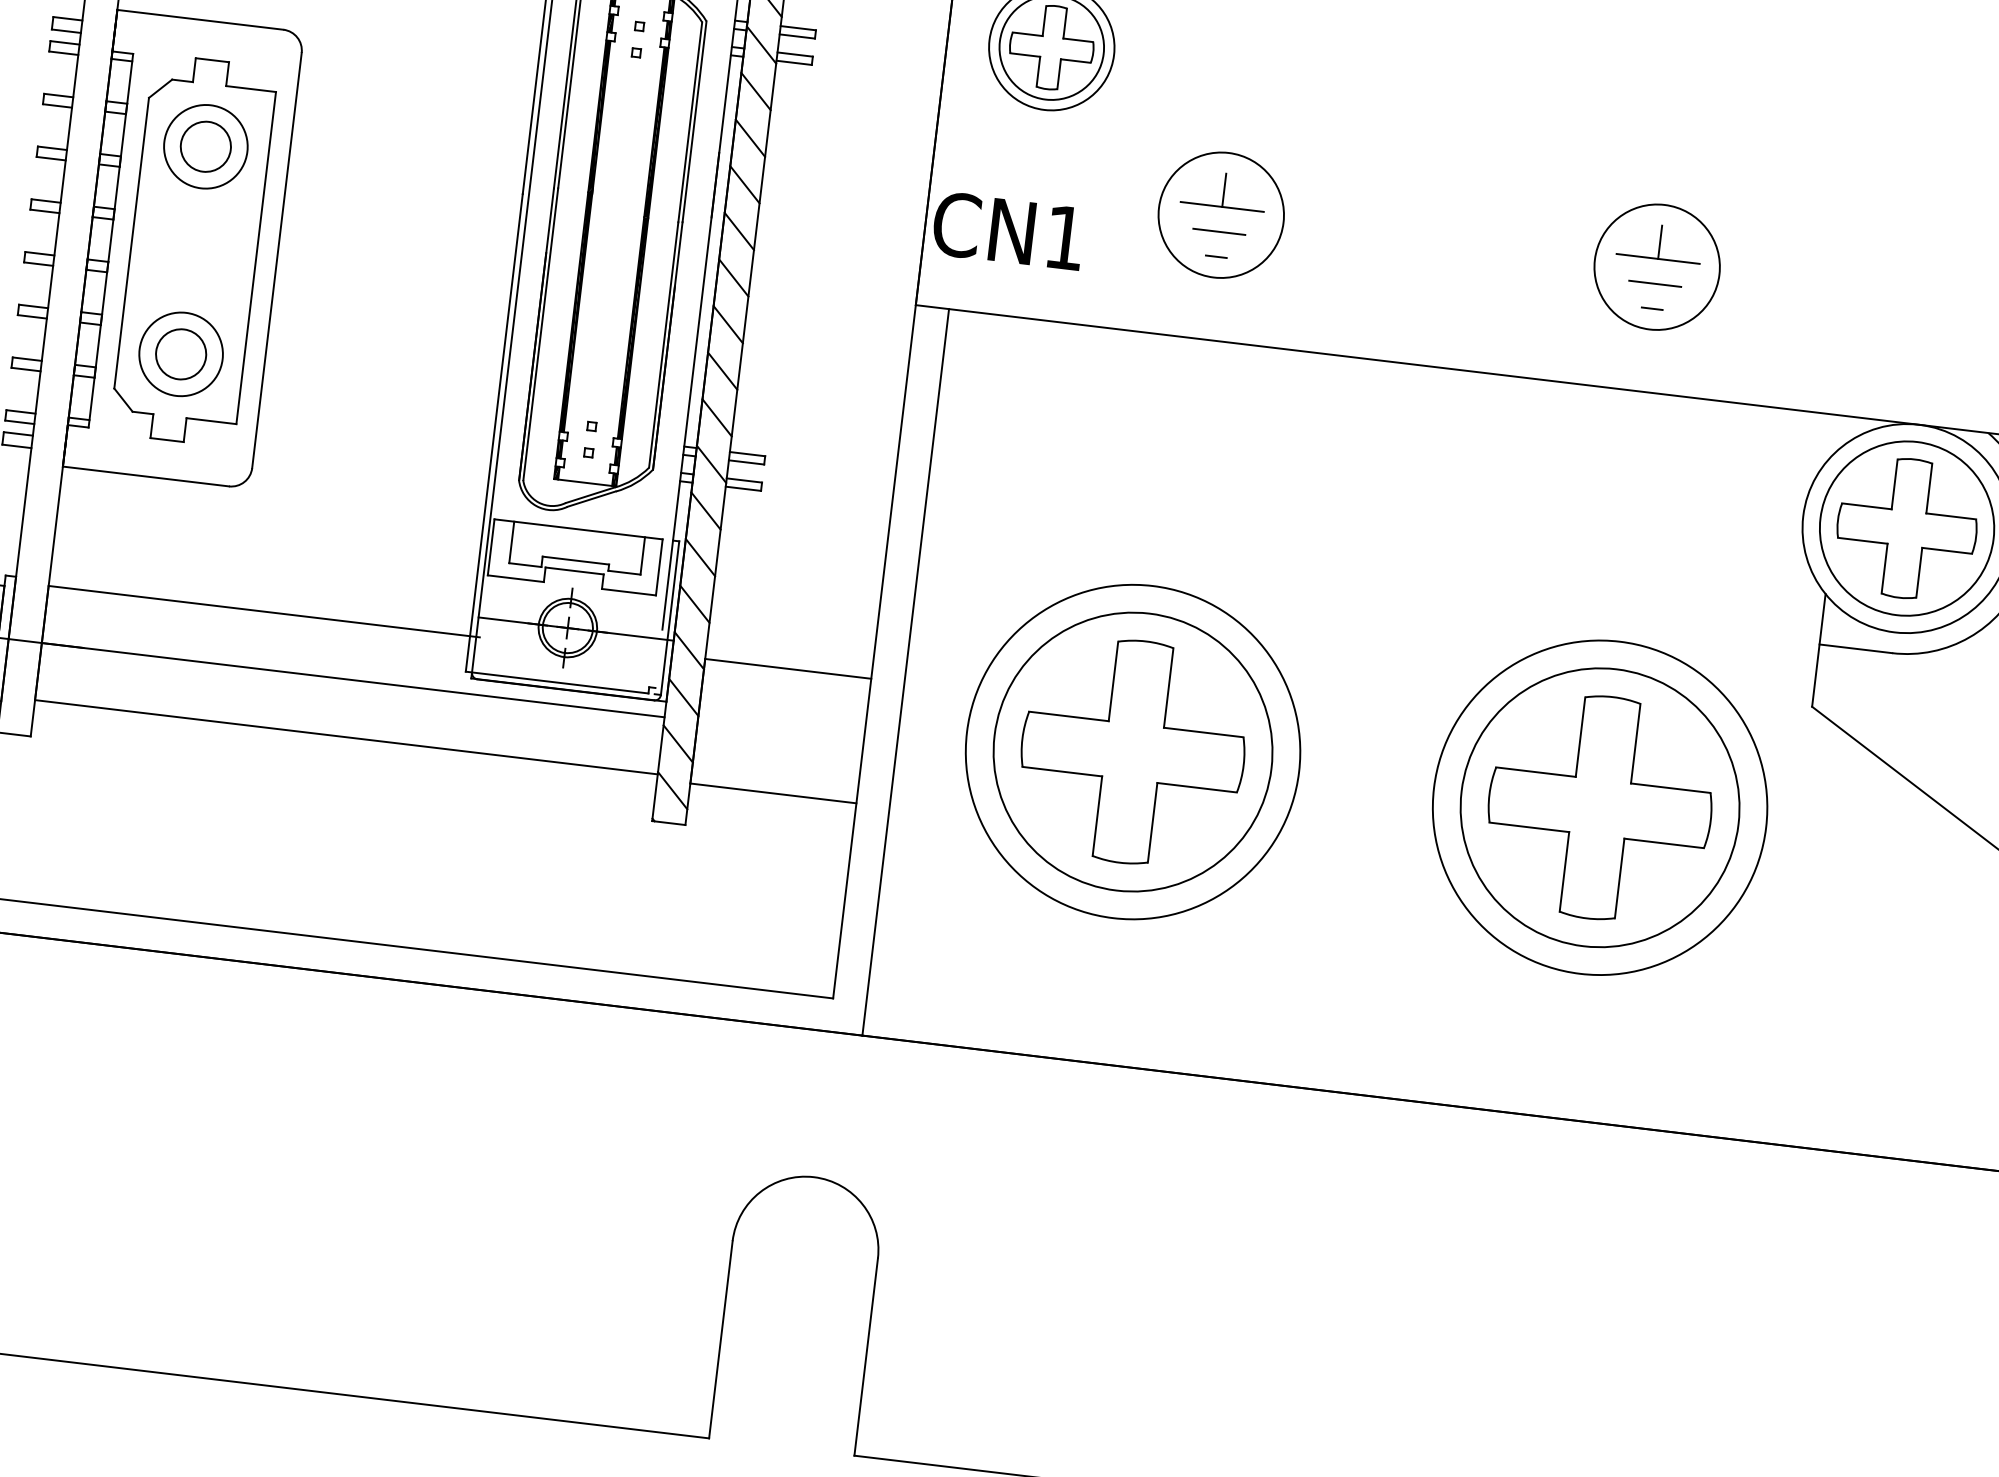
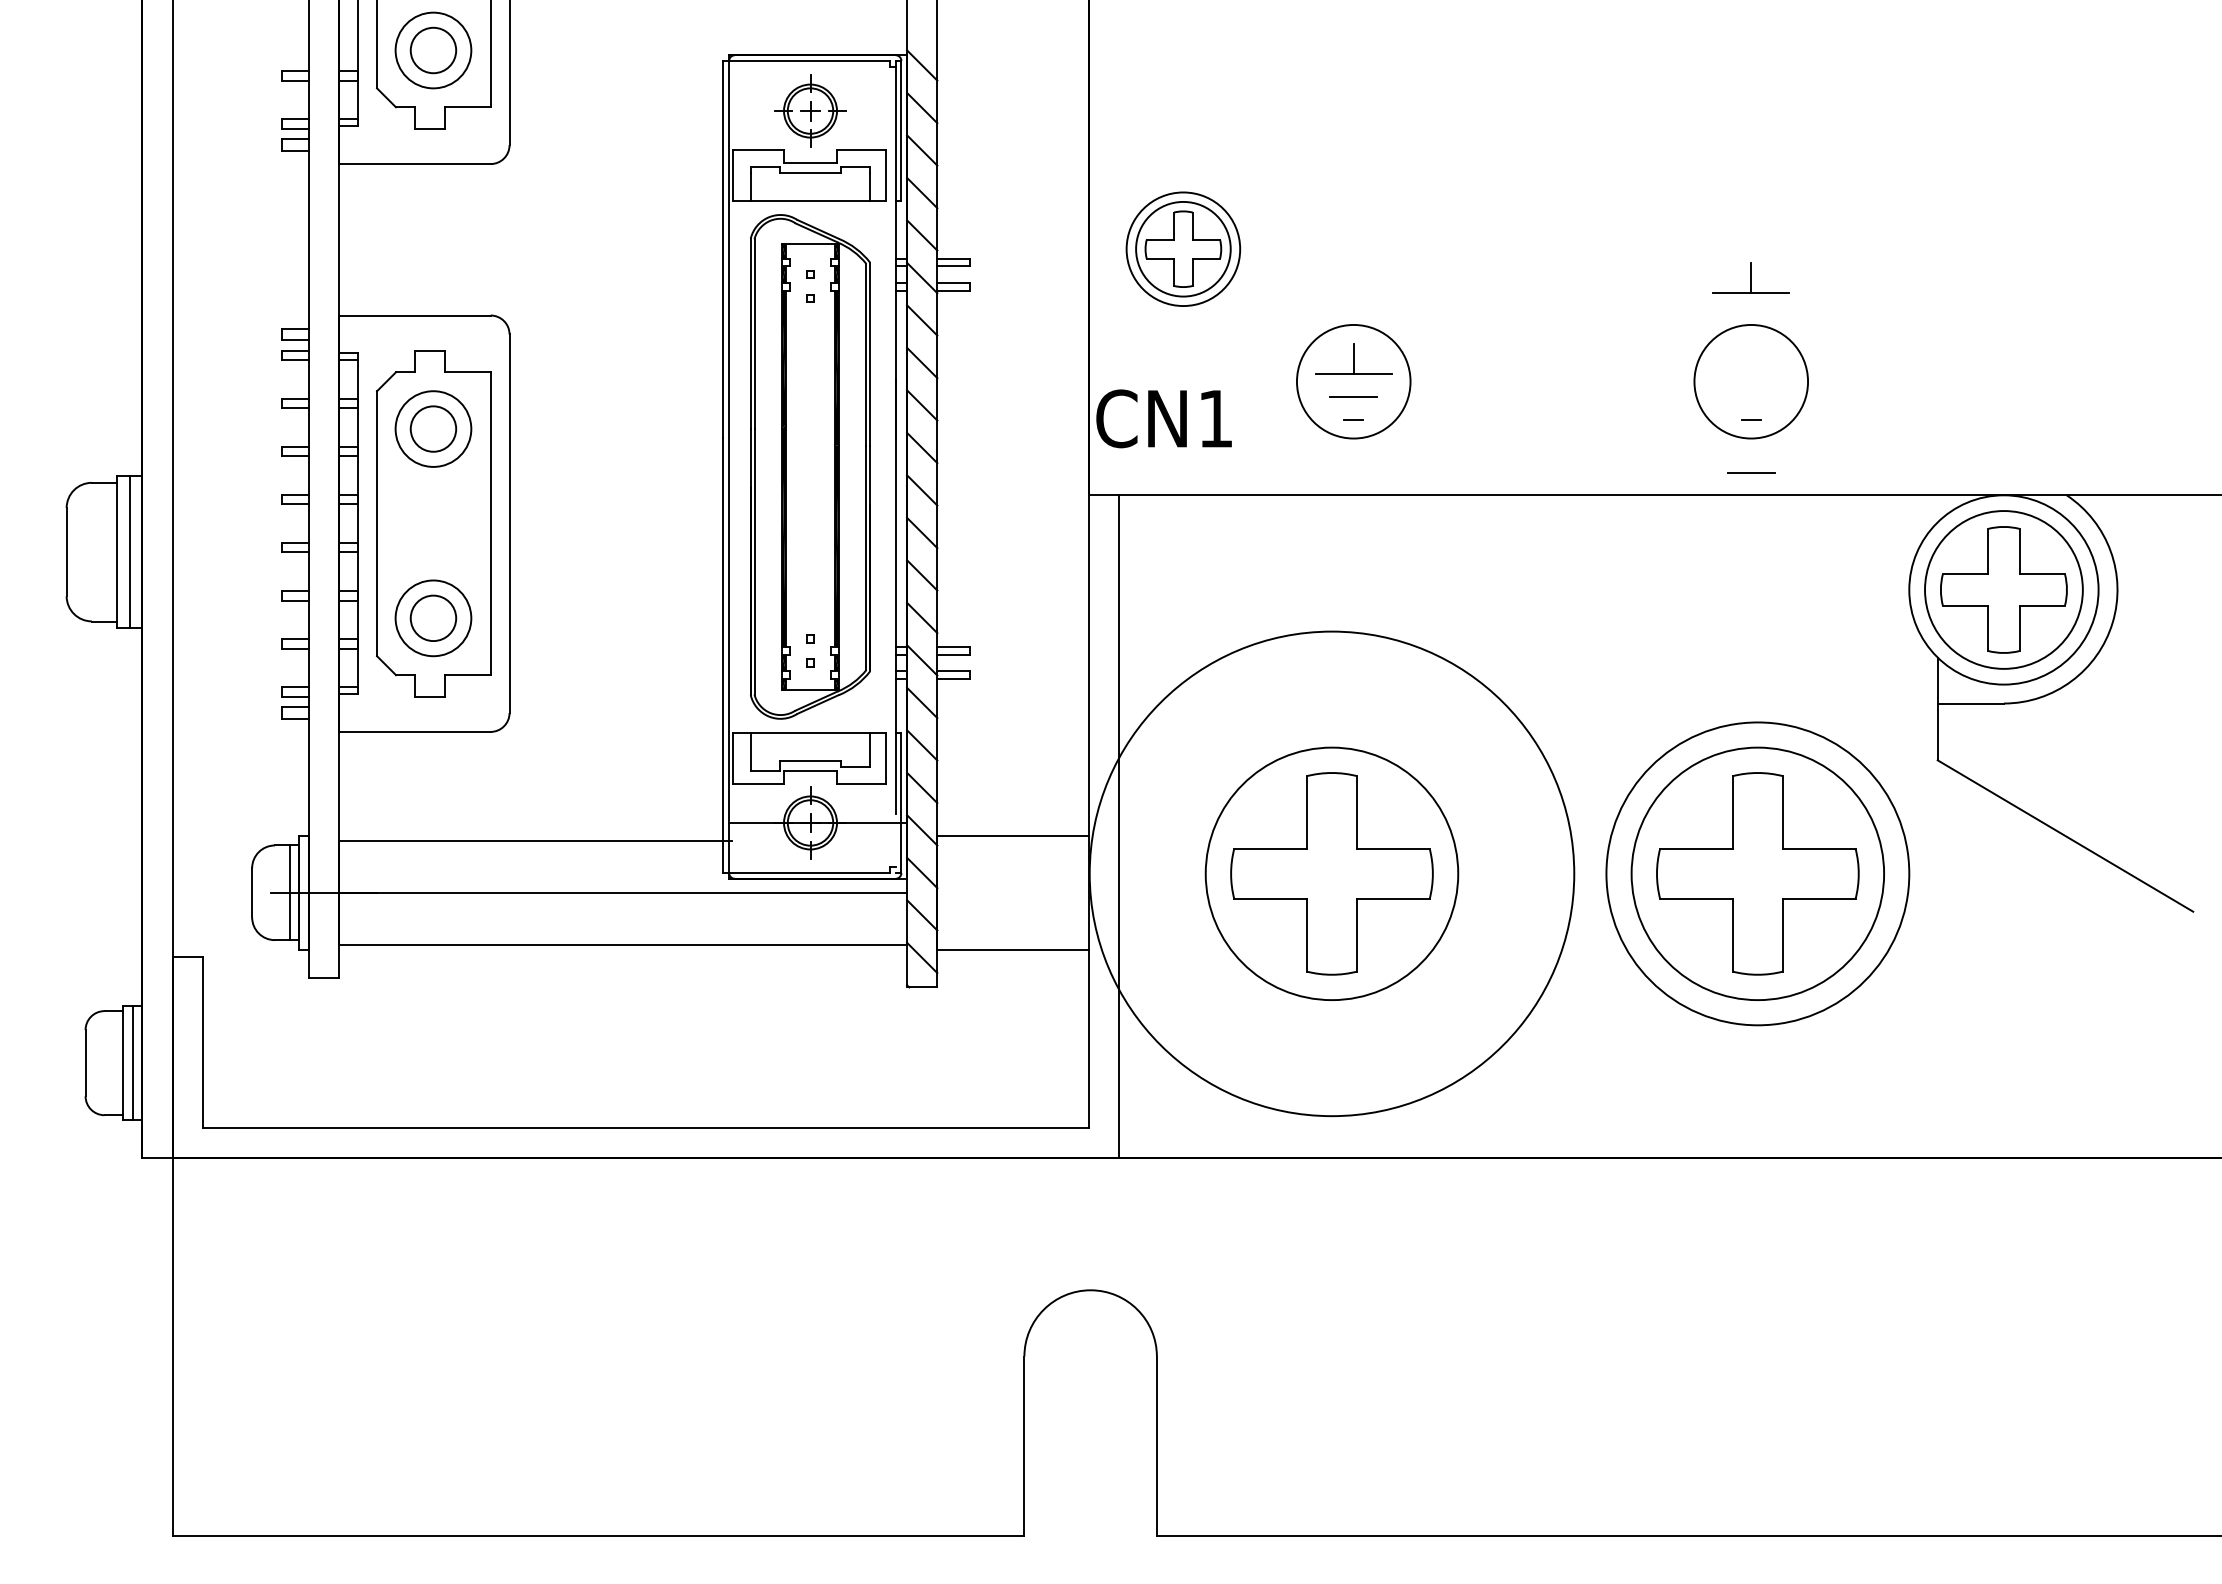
part: (1659, 241) -> (1750, 277), moved
line: (1655, 283) -> (1751, 472), moved
circle: (1132, 751) -> (1331, 873), size x1.6

